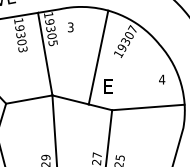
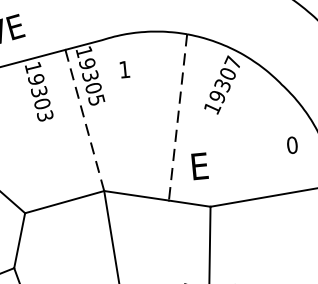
text: (70, 27) -> (124, 69), 3 -> 1
line: (45, 54) -> (85, 121), solid -> dashed
line: (98, 57) -> (177, 117), solid -> dashed
text: (162, 79) -> (292, 144), 4 -> 0

